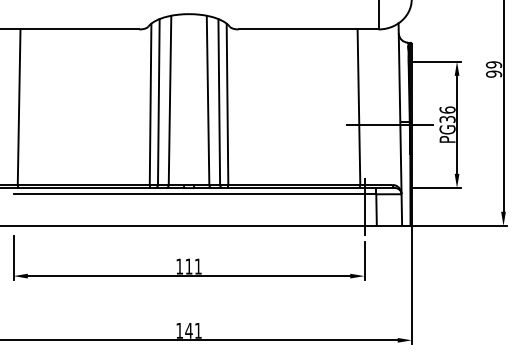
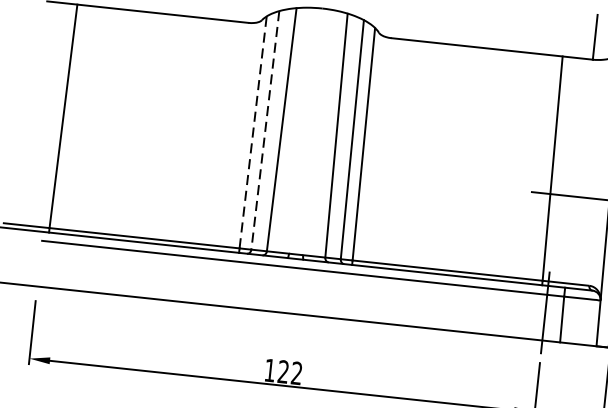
line: (158, 102) -> (264, 130), solid -> dashed
line: (150, 104) -> (252, 132), solid -> dashed
text: (193, 266) -> (289, 372), 111 -> 122

